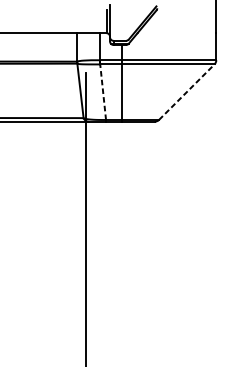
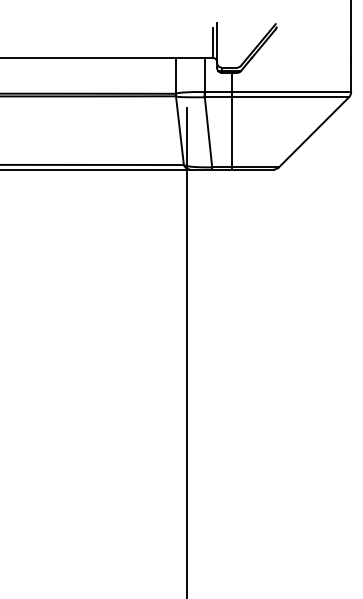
line: (103, 91) -> (208, 131), dashed -> solid
line: (186, 92) -> (313, 132), dashed -> solid

